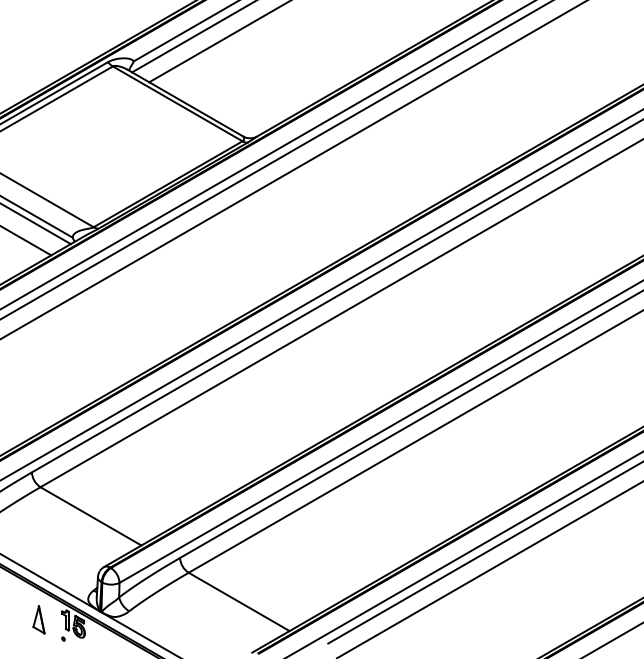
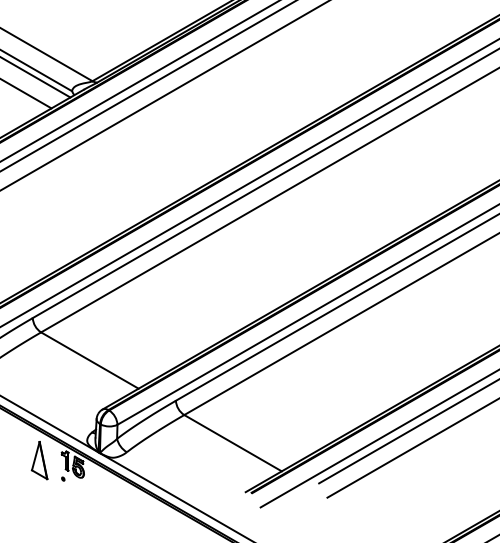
part: (38, 619) -> (39, 460), size x1.43

